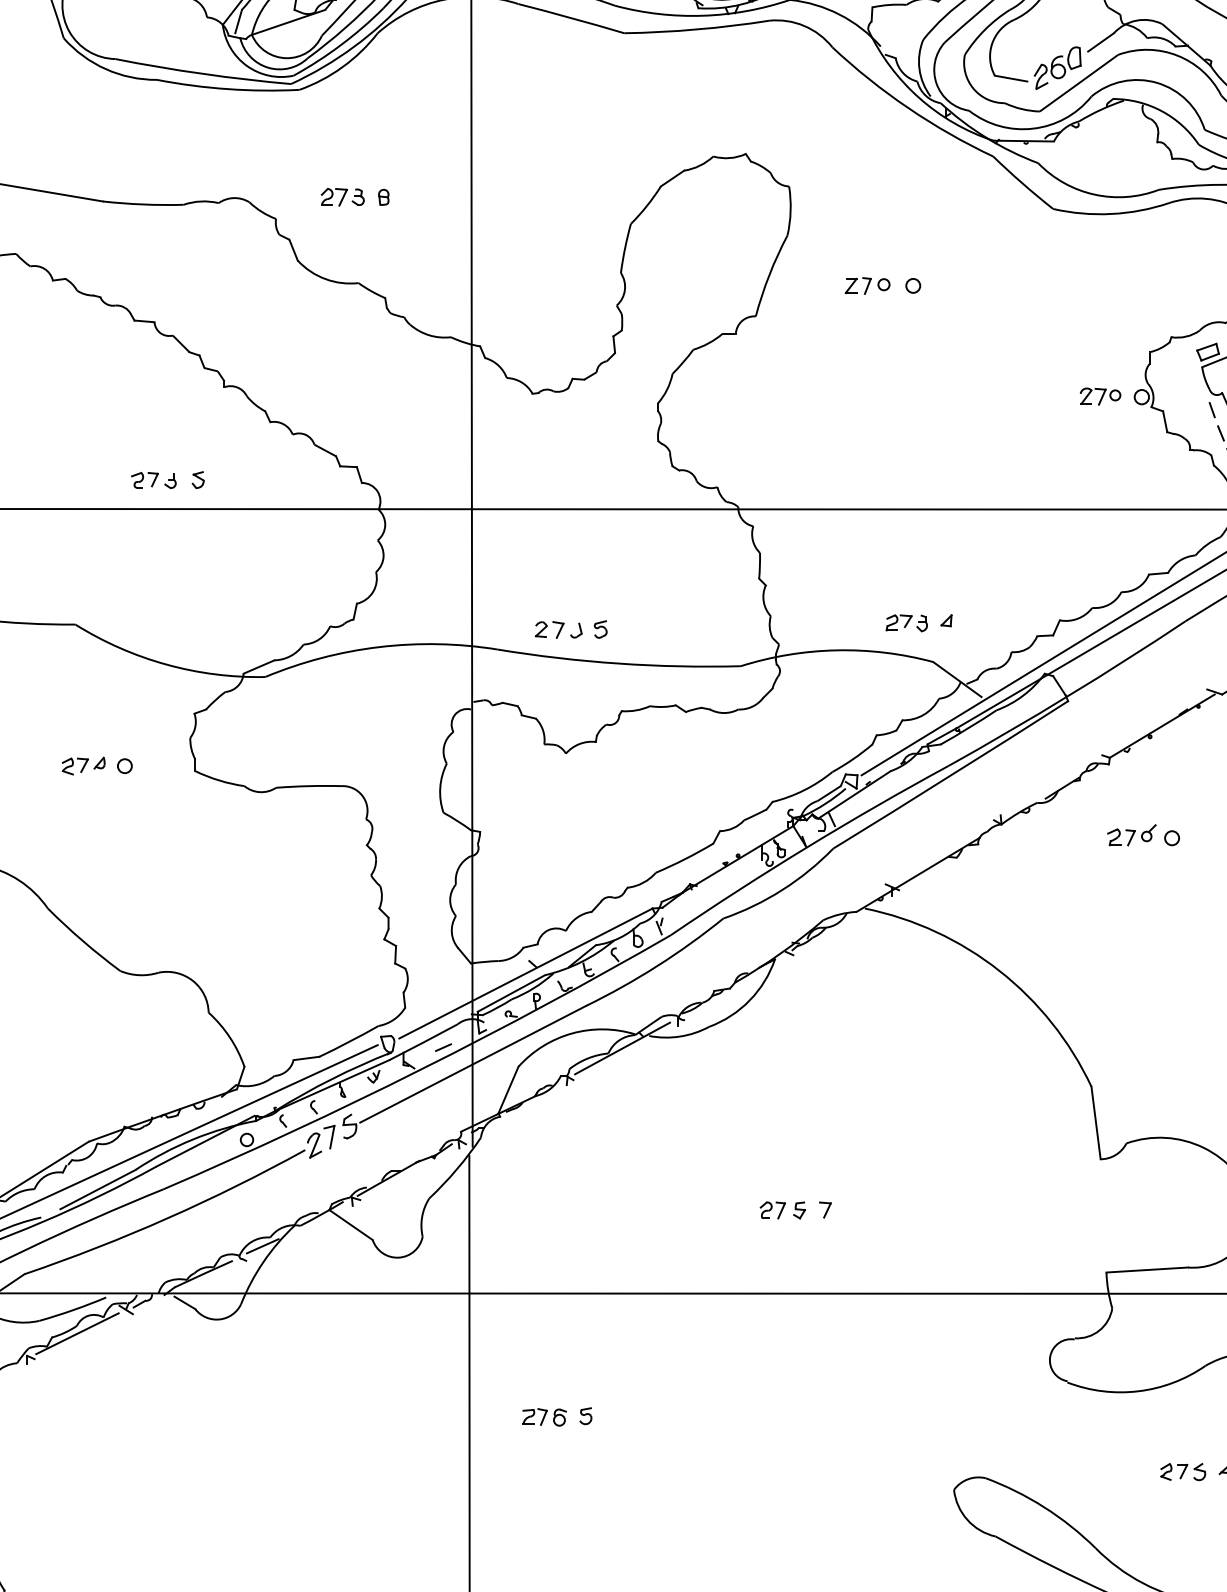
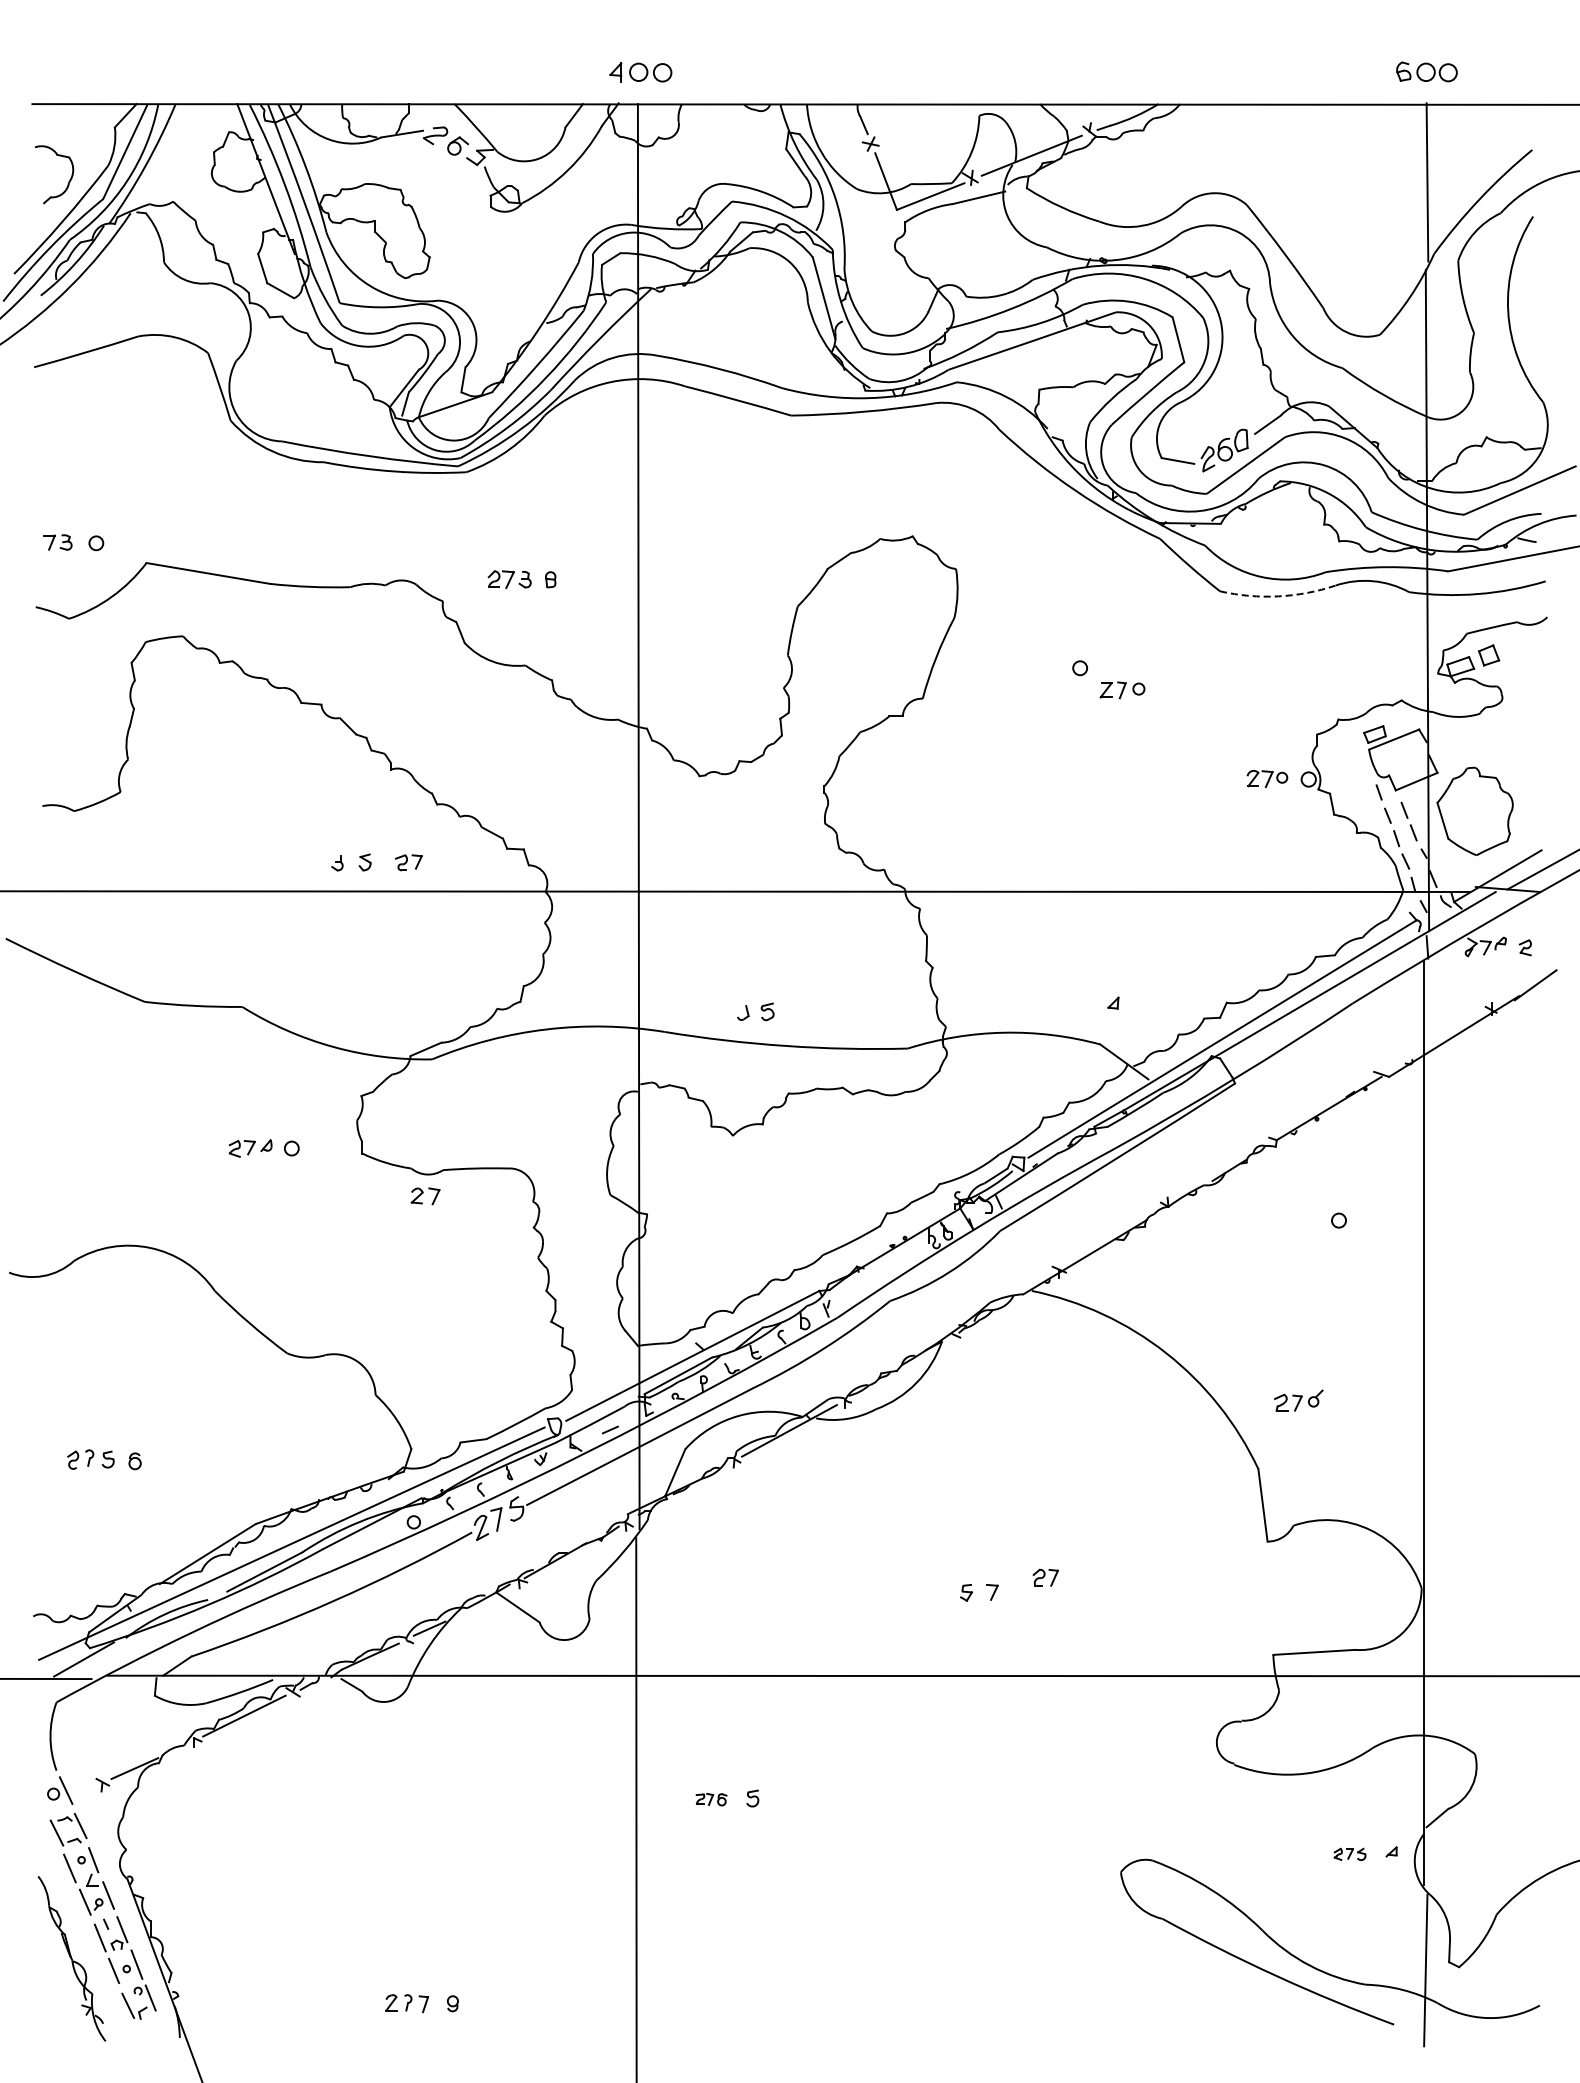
arc: (1111, 214) -> (1278, 596), solid -> dashed
part: (867, 286) -> (1122, 690), moved
part: (144, 480) -> (408, 862), moved
part: (906, 623) -> (1073, 1005), removed
part: (549, 630) -> (425, 1196), moved
part: (1131, 835) -> (1298, 1400), moved
part: (772, 1210) -> (1045, 1577), moved
part: (544, 1417) -> (711, 1799), size x0.7
part: (1182, 1472) -> (1349, 1854), size x0.7

